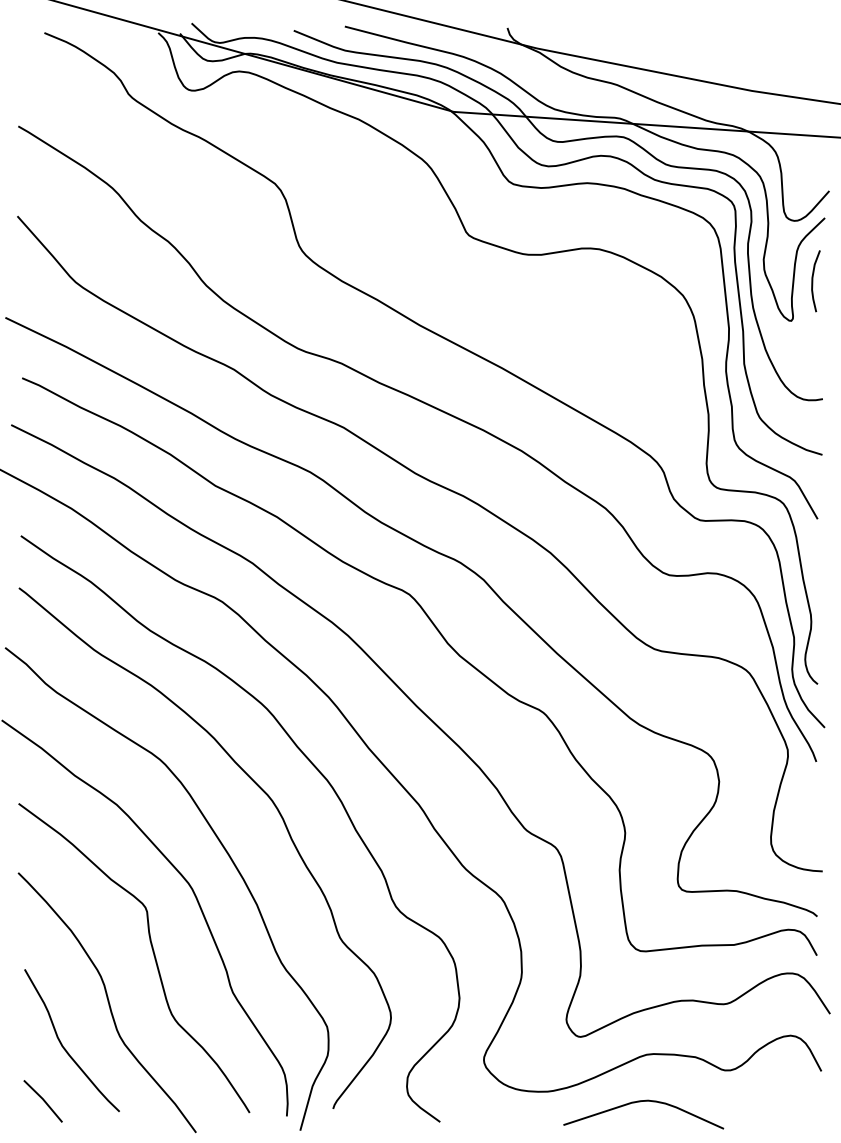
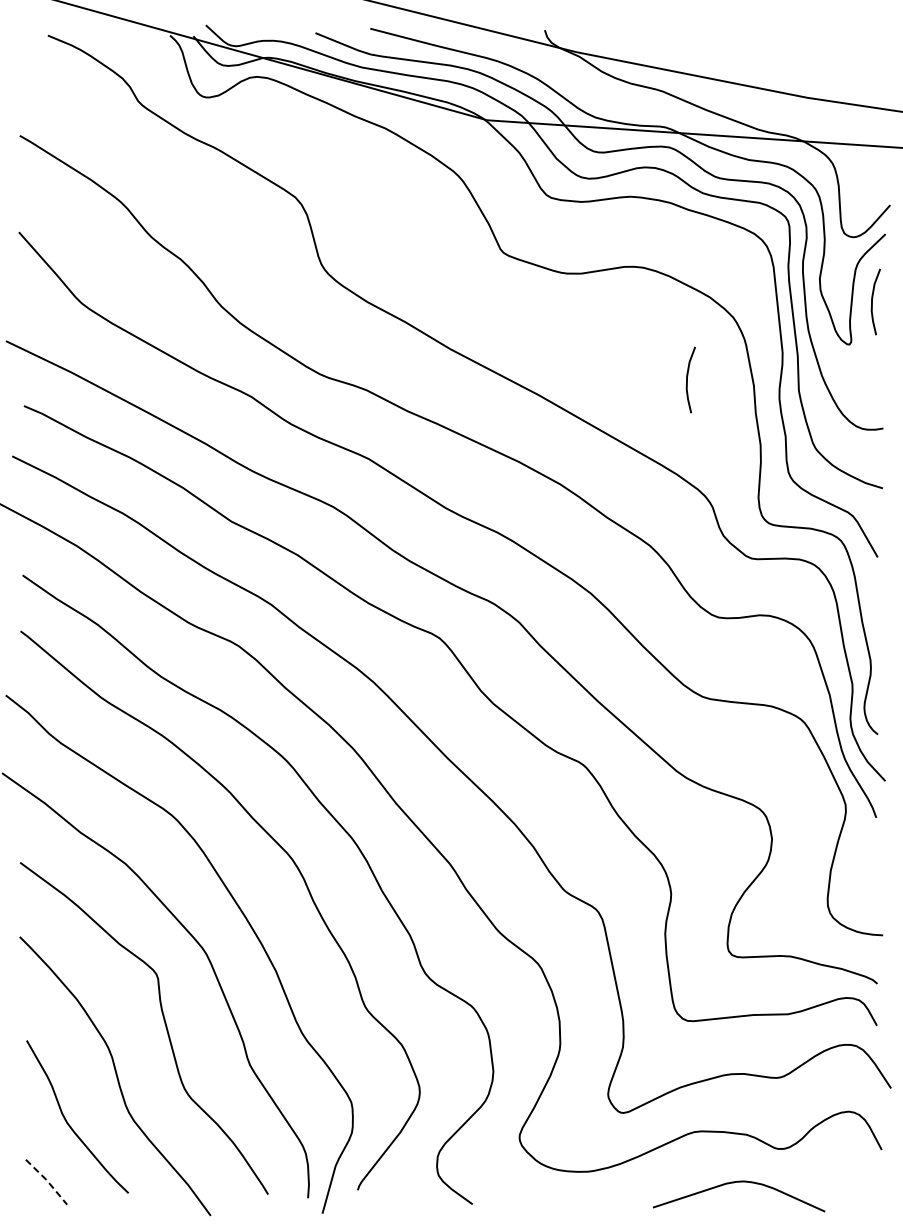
curve: (640, 353) -> (687, 379), added
line: (44, 1100) -> (47, 1181), solid -> dashed
curve: (639, 1102) -> (734, 1183), moved

